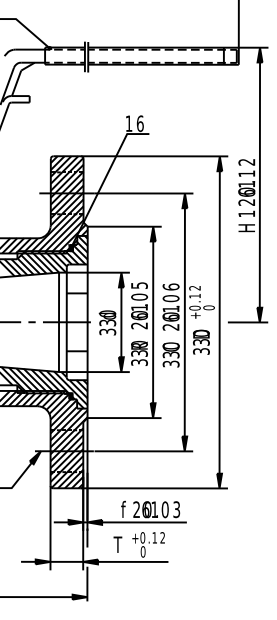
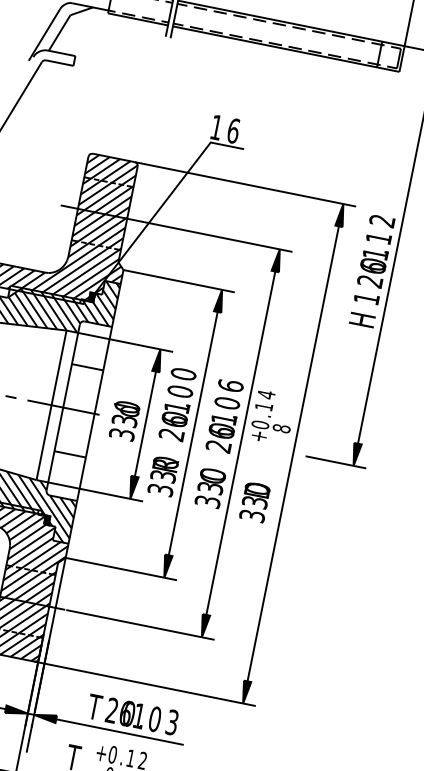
text: (139, 285) -> (183, 374), 5 -> 0
text: (194, 287) -> (265, 393), 2 -> 4
text: (208, 307) -> (280, 427), 0 -> 8
text: (201, 341) -> (255, 501), moved
text: (124, 508) -> (94, 705), f -> T

